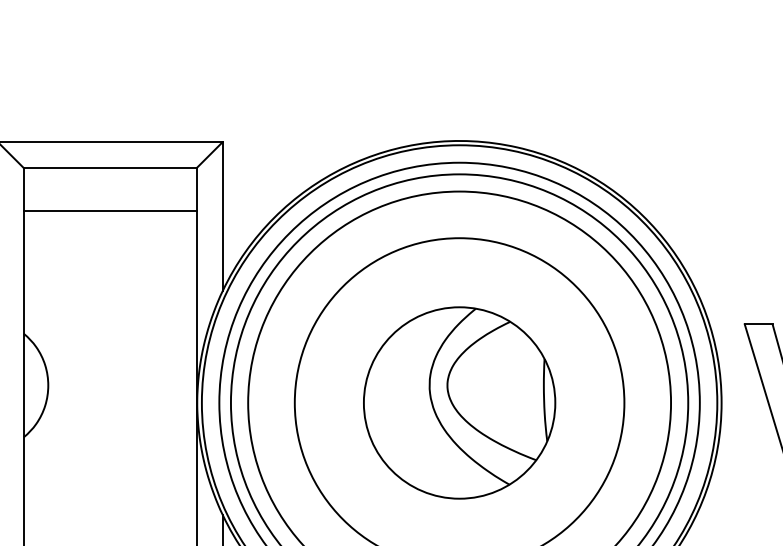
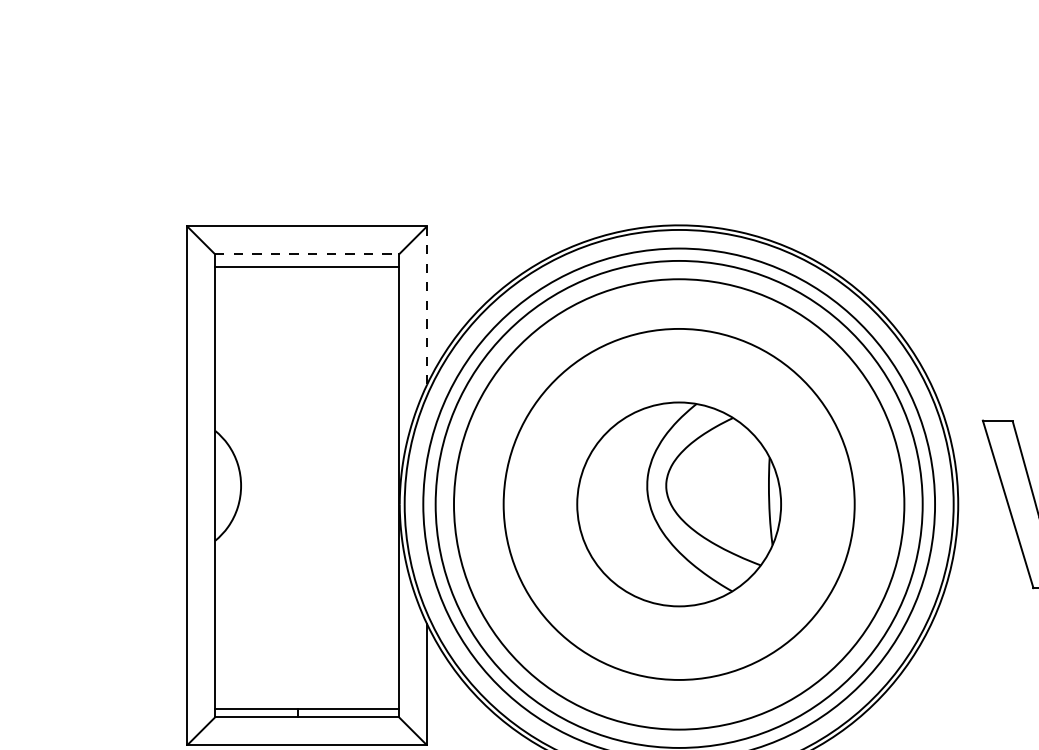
line: (110, 168) -> (307, 254), solid -> dashed
line: (110, 210) -> (307, 266), moved
line: (223, 217) -> (427, 306), solid -> dashed

